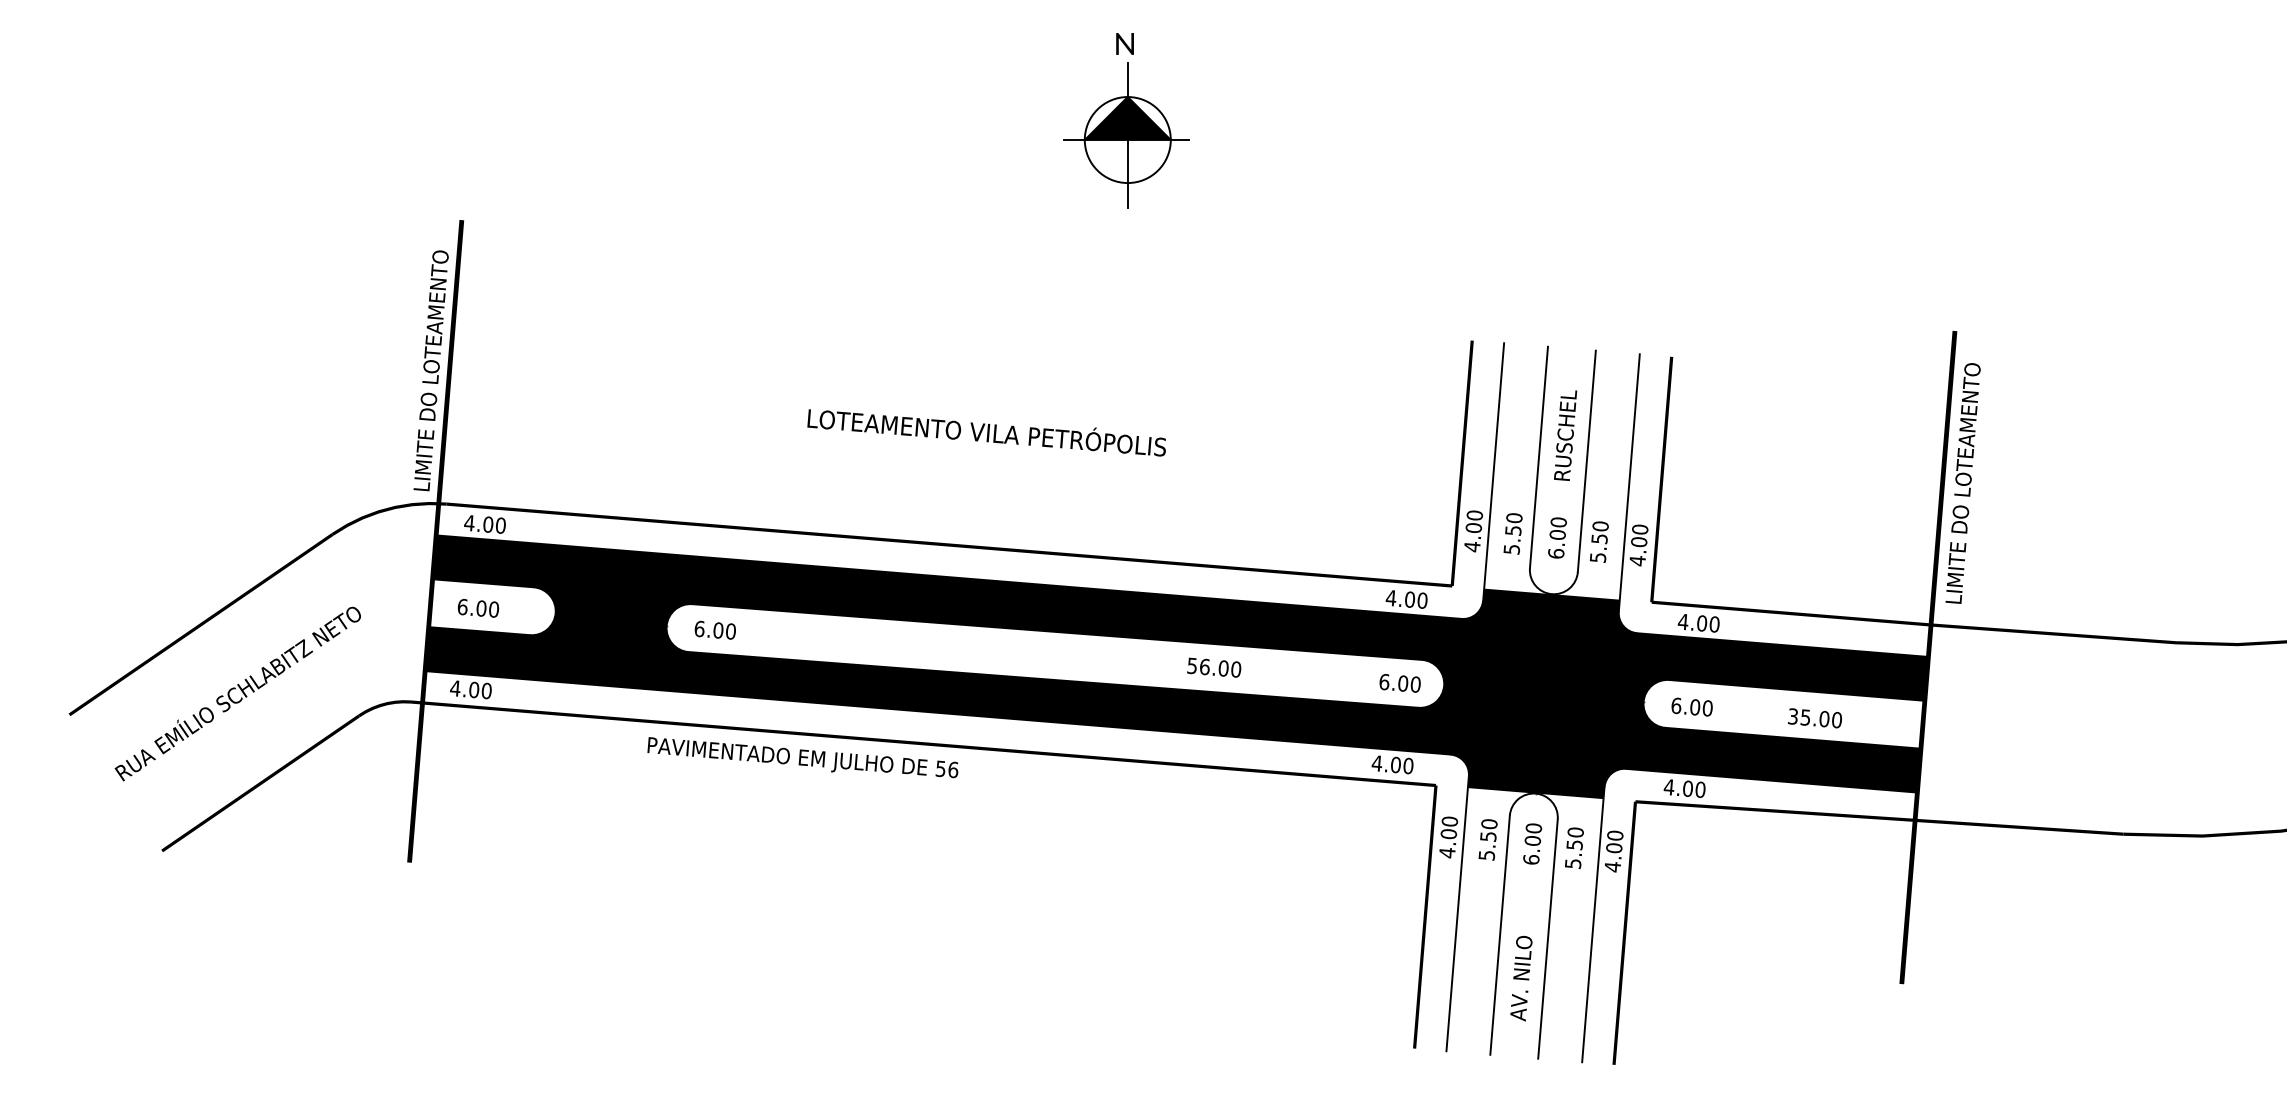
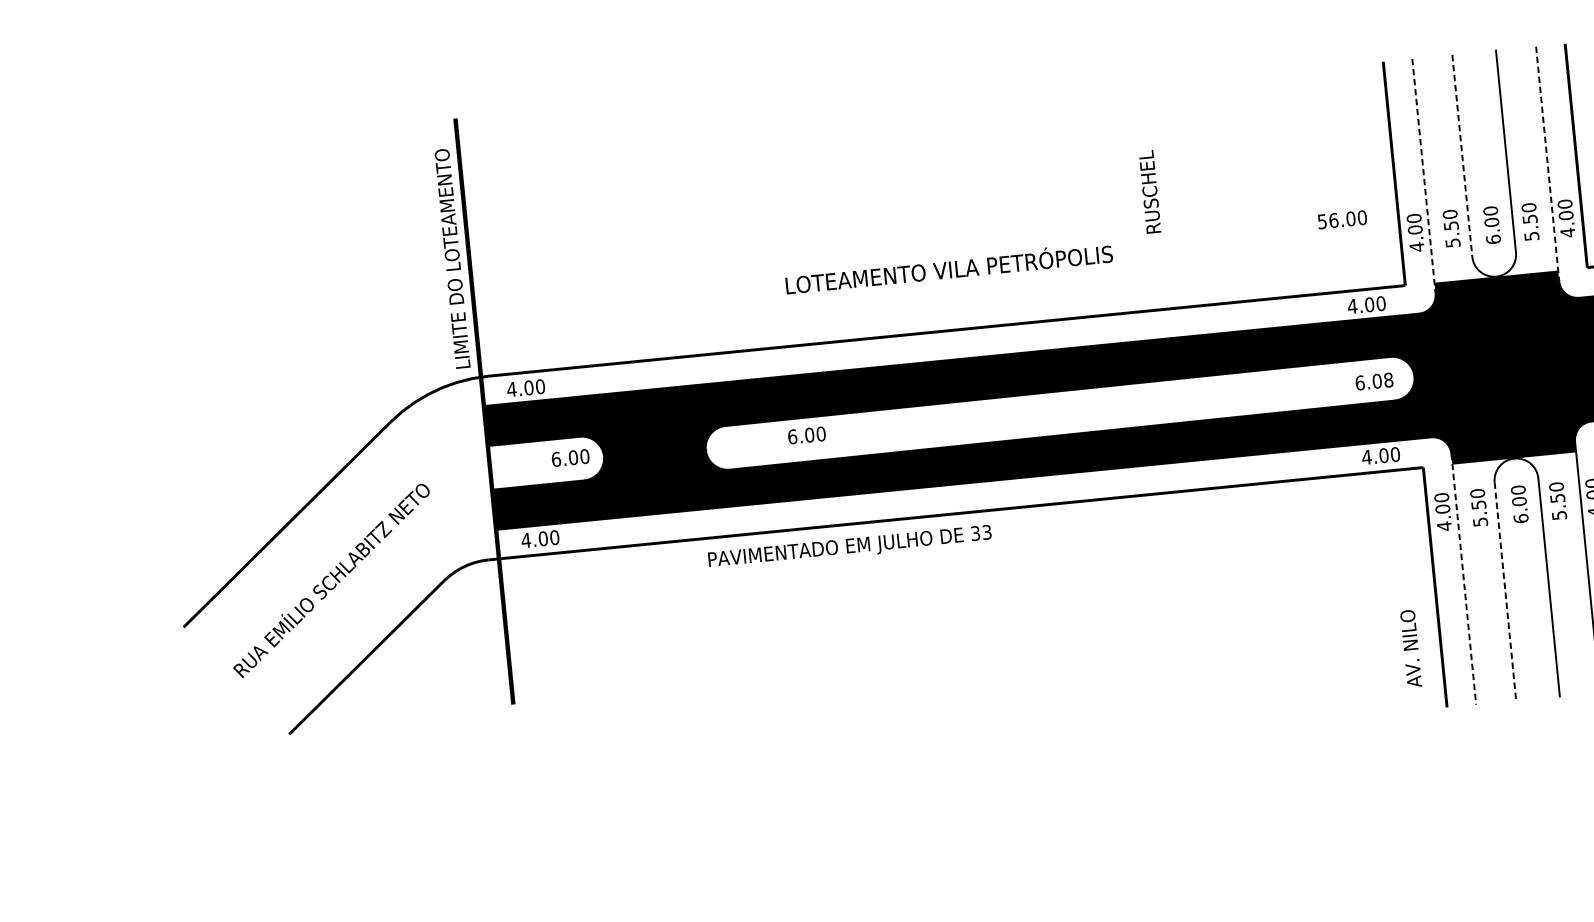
text: (986, 432) -> (948, 269), moved
text: (1565, 435) -> (1150, 192), moved
line: (1538, 458) -> (1462, 156), solid -> dashed
line: (1493, 472) -> (1423, 176), solid -> dashed
line: (1629, 483) -> (1547, 164), solid -> dashed
text: (478, 608) -> (570, 458), moved
text: (714, 629) -> (806, 434), moved
text: (1214, 667) -> (1342, 219), moved
text: (1415, 684) -> (1388, 380), 6.00 -> 6.08
text: (947, 769) -> (981, 532), 56 -> 33
line: (1457, 914) -> (1463, 579), solid -> dashed
line: (1500, 935) -> (1505, 591), solid -> dashed
text: (1521, 978) -> (1411, 648), moved

